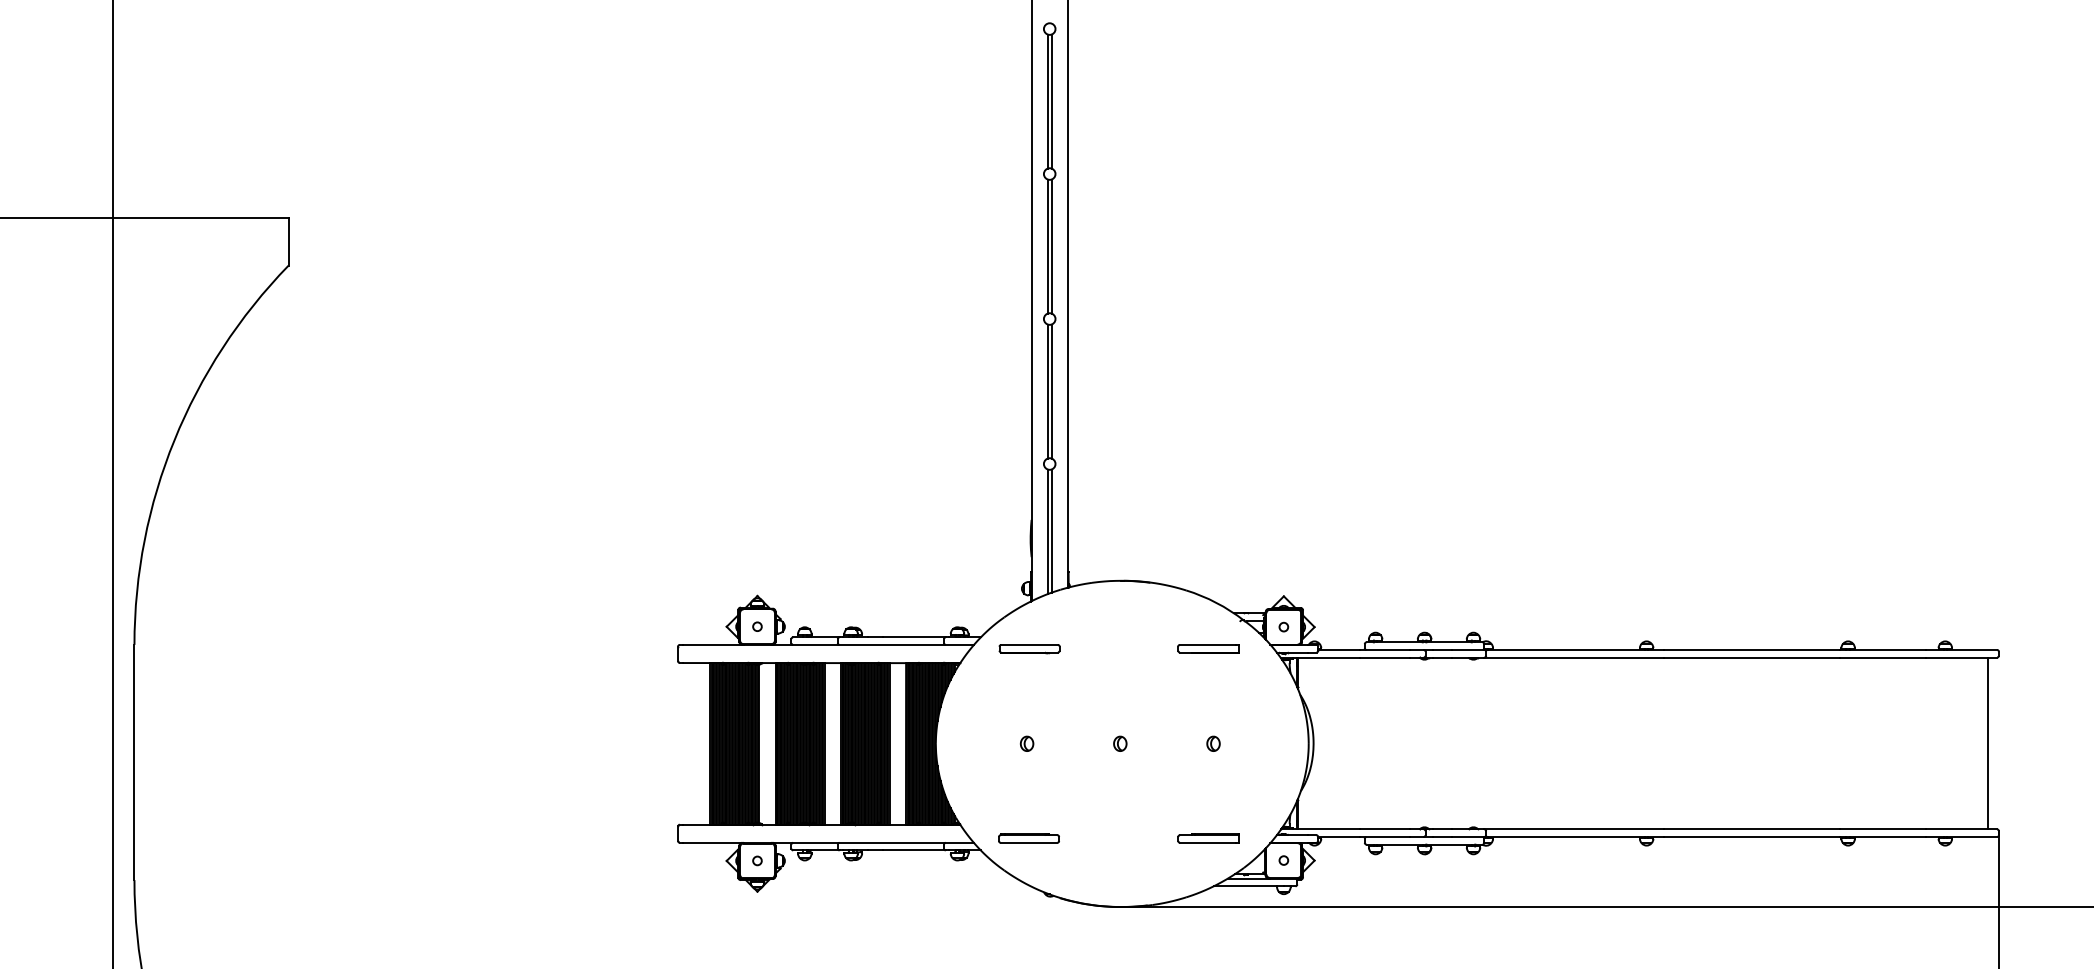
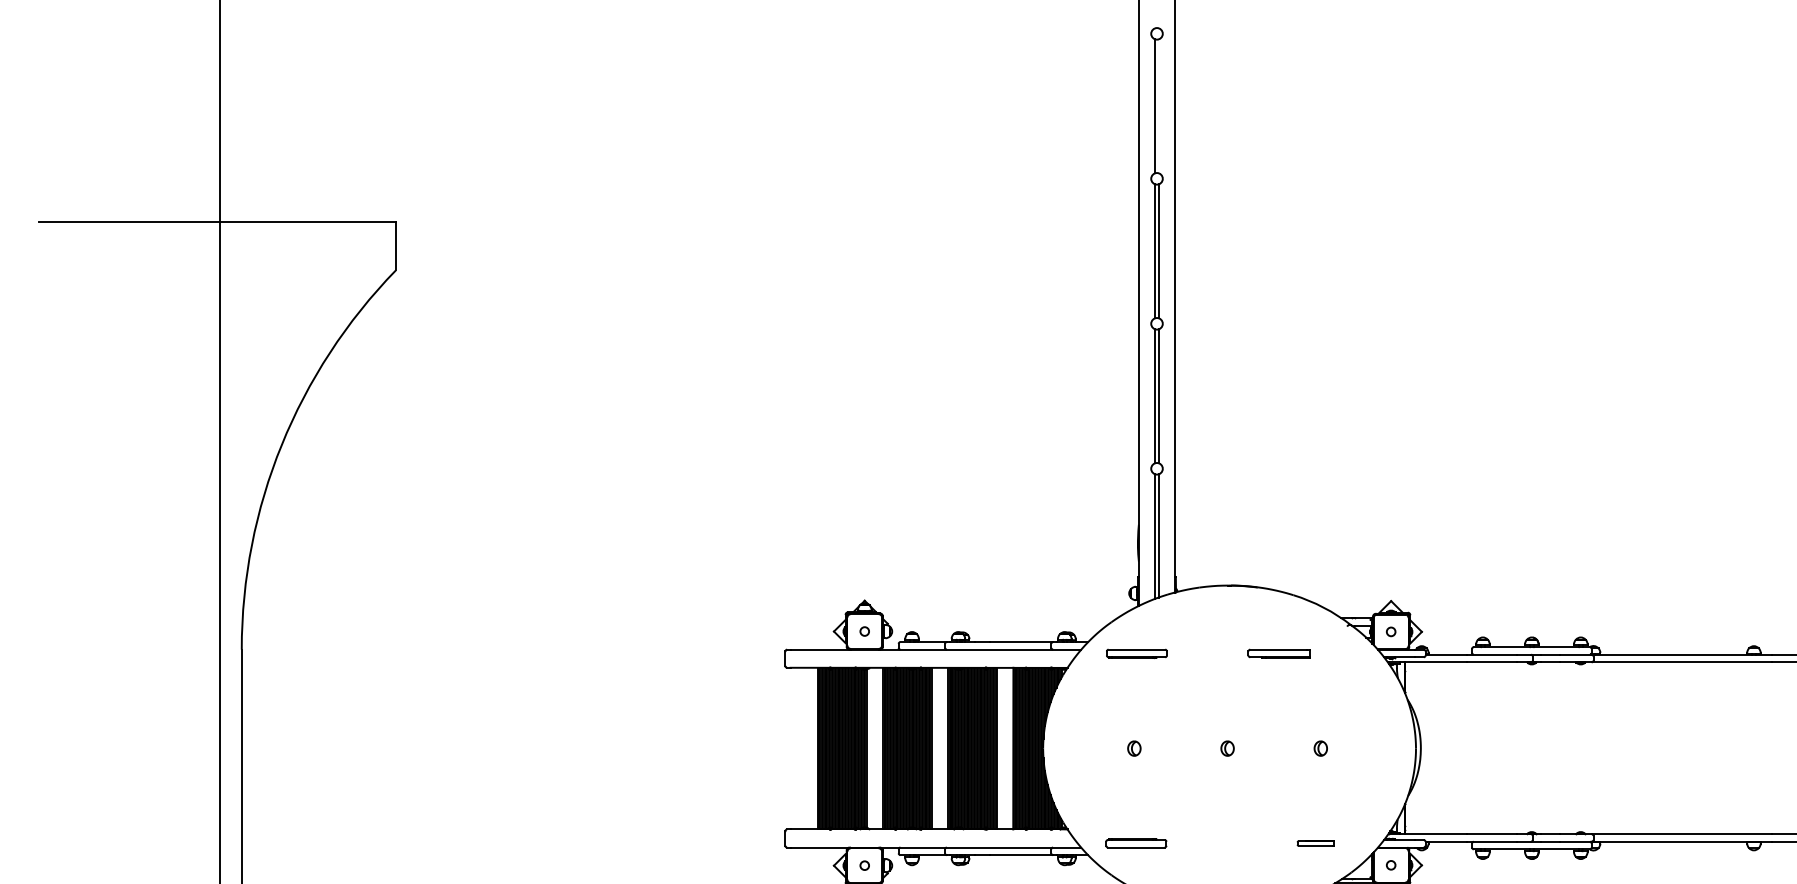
line: (1051, 101) -> (1158, 106), removed
part: (1208, 648) -> (1278, 653), moved
part: (1208, 838) -> (1315, 843), size x0.6

